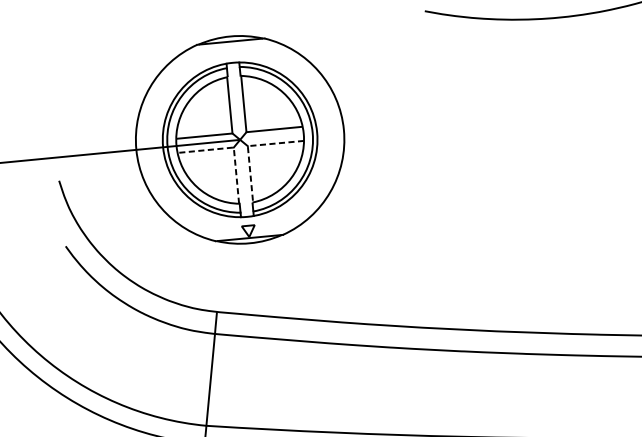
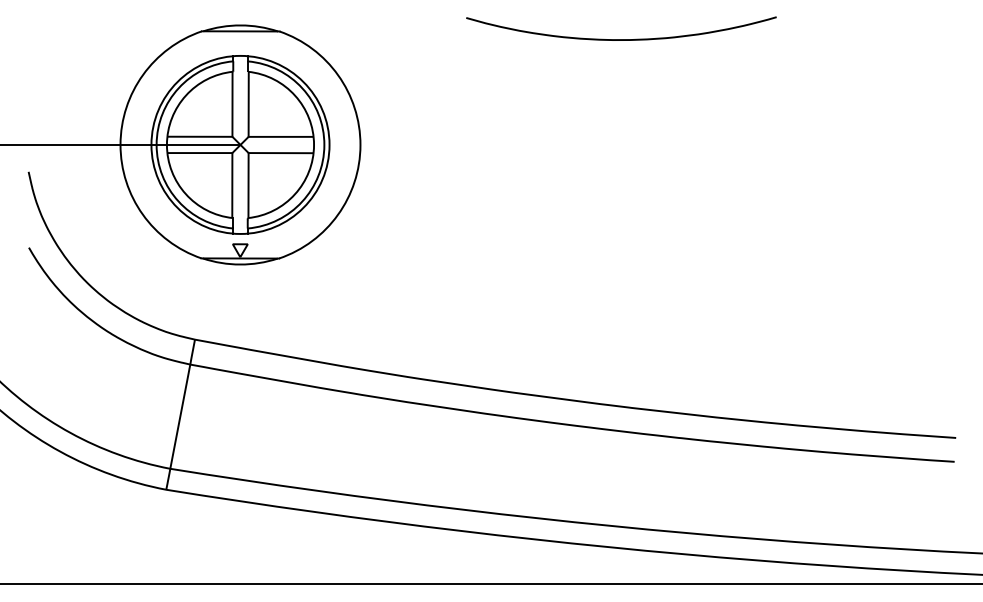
line: (247, 146) -> (248, 153), dashed -> solid
line: (233, 147) -> (232, 153), dashed -> solid

